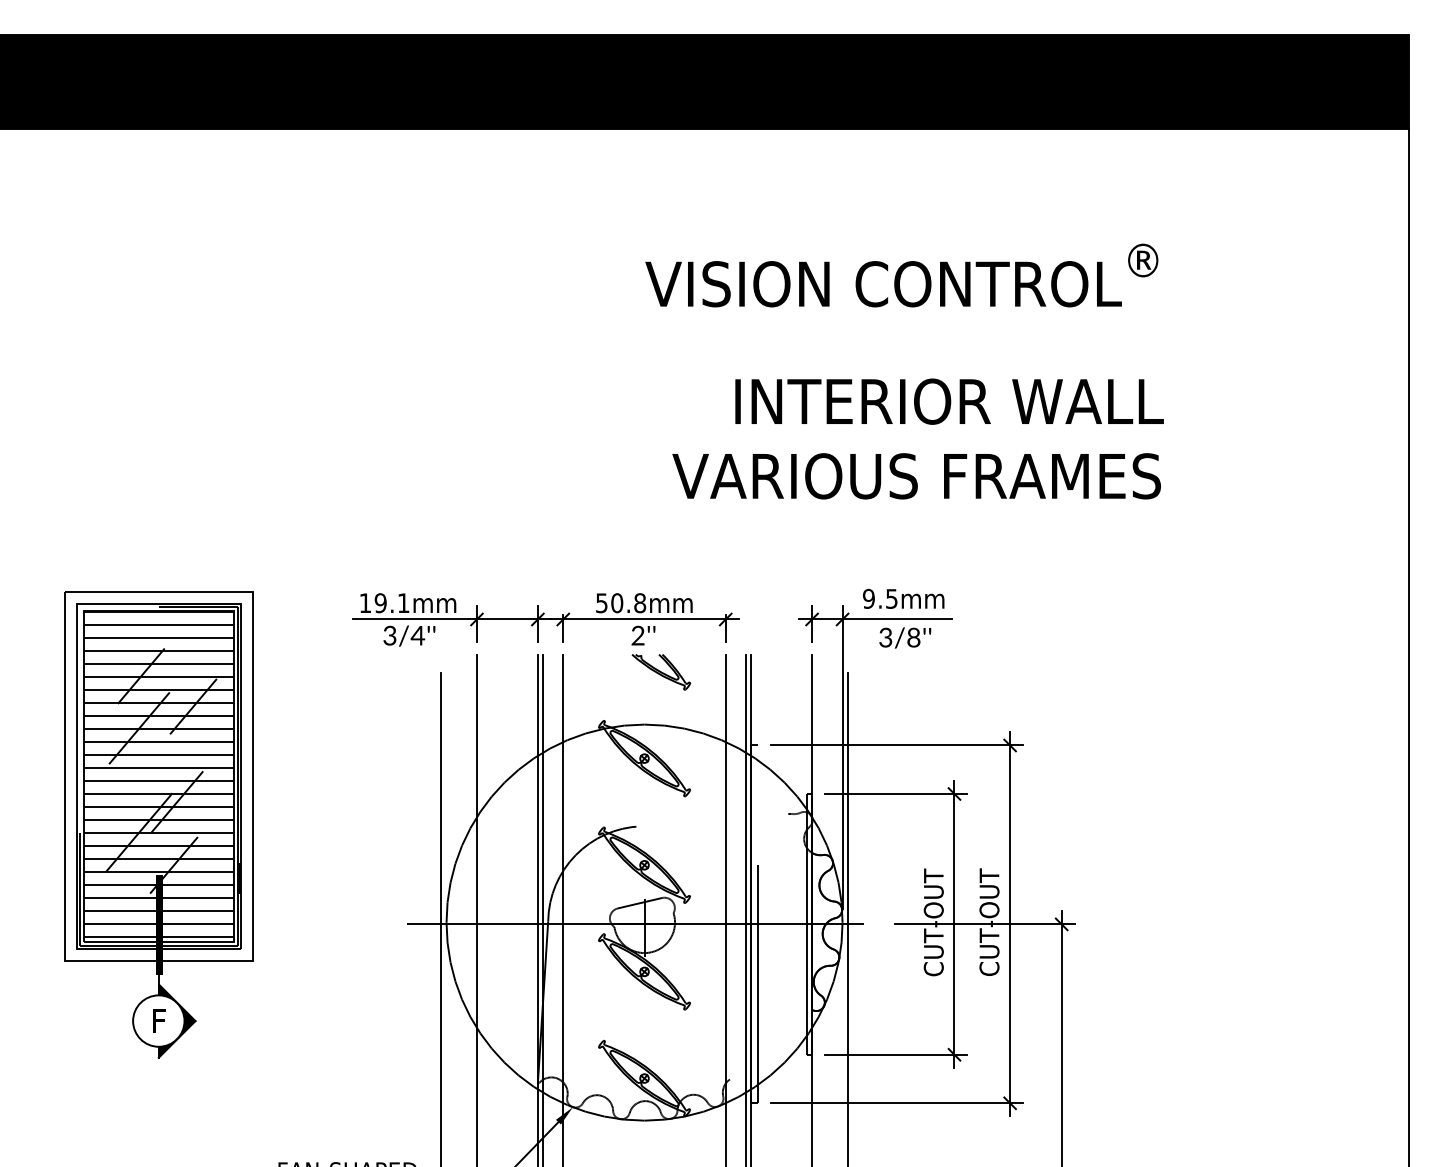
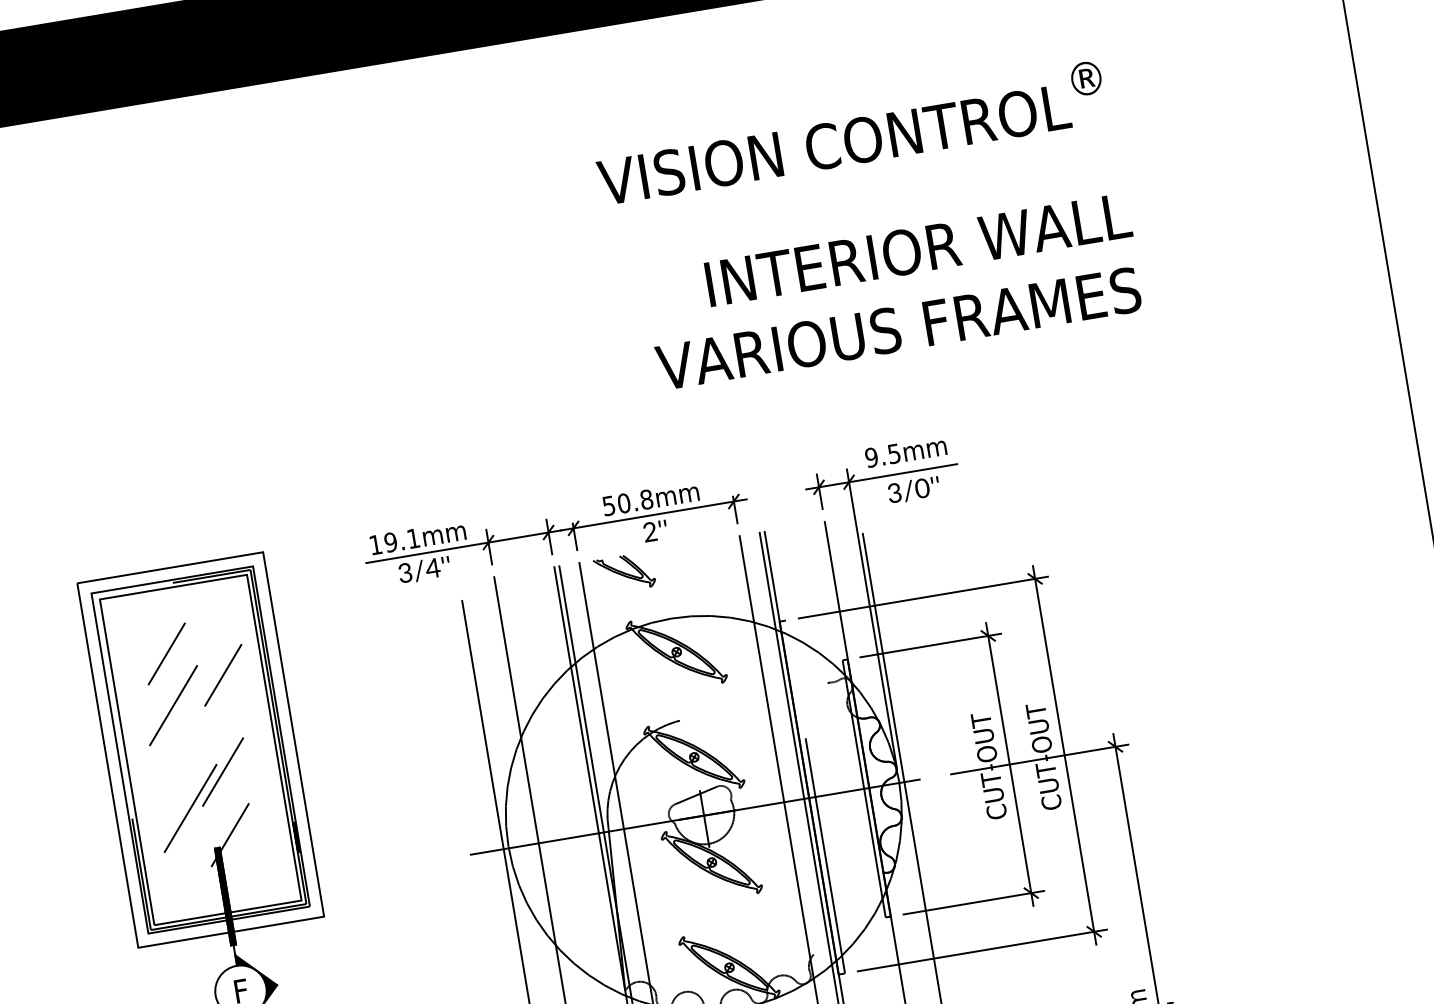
text: (913, 637) -> (922, 488), 3/8''\f] -> 3/0''\f]
part: (661, 672) -> (624, 573), moved
hatch: (158, 773) -> (199, 747), removed

